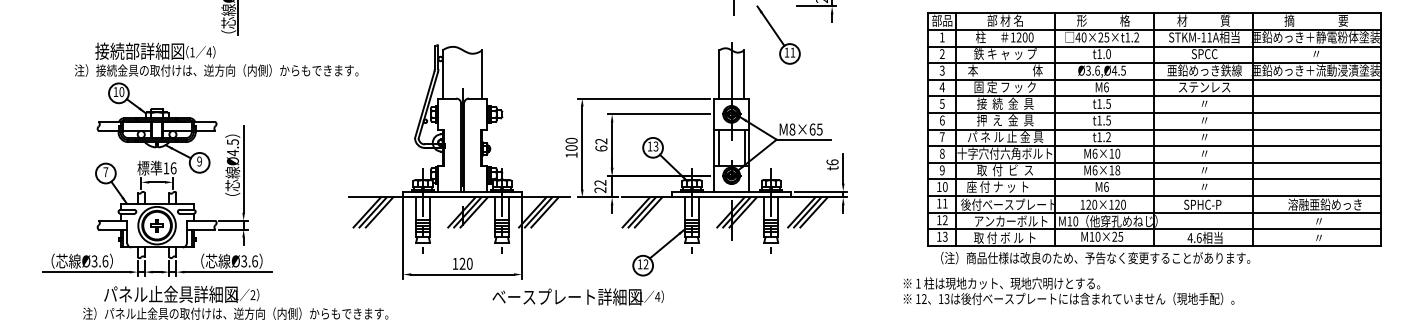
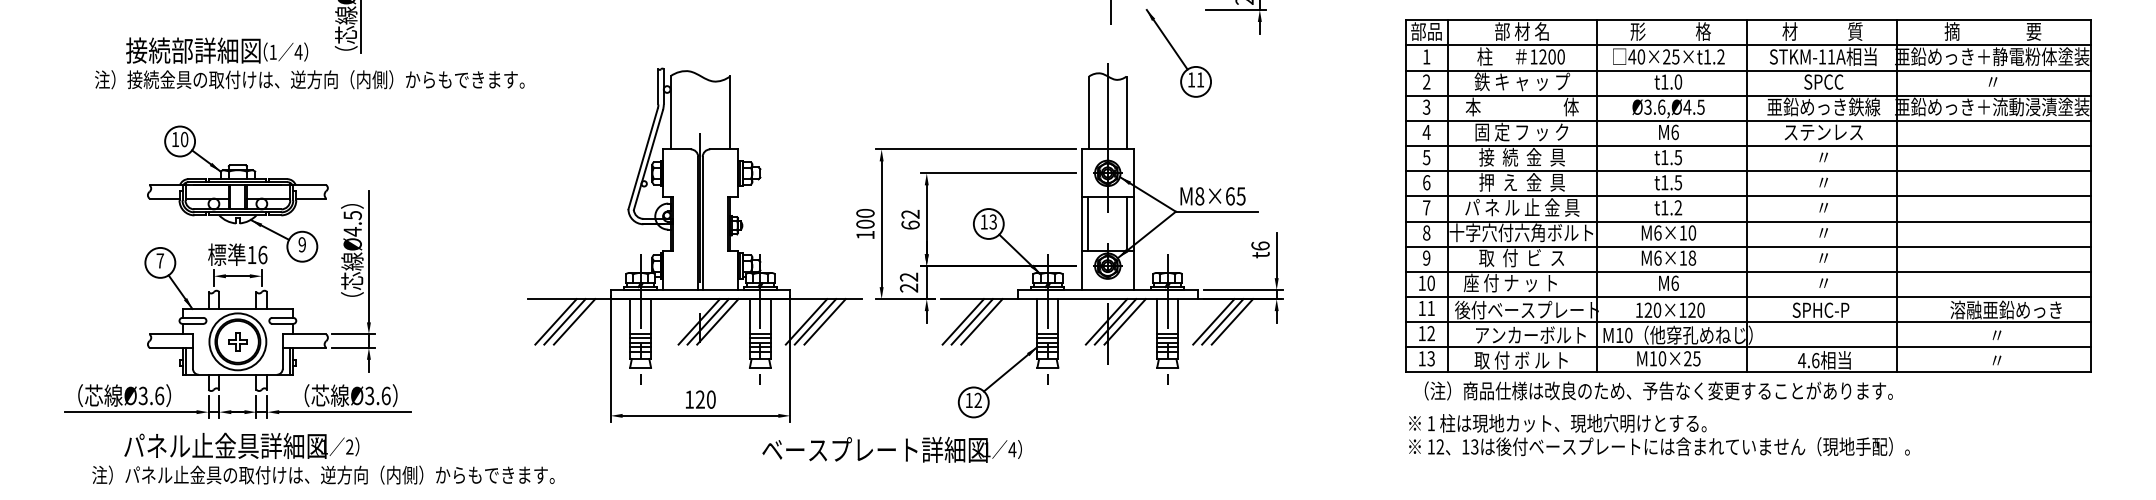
text: (216, 59) -> (309, 63), moved
text: (1068, 291) -> (1658, 435), moved
text: (577, 296) -> (891, 449), moved
text: (235, 302) -> (323, 458), moved

